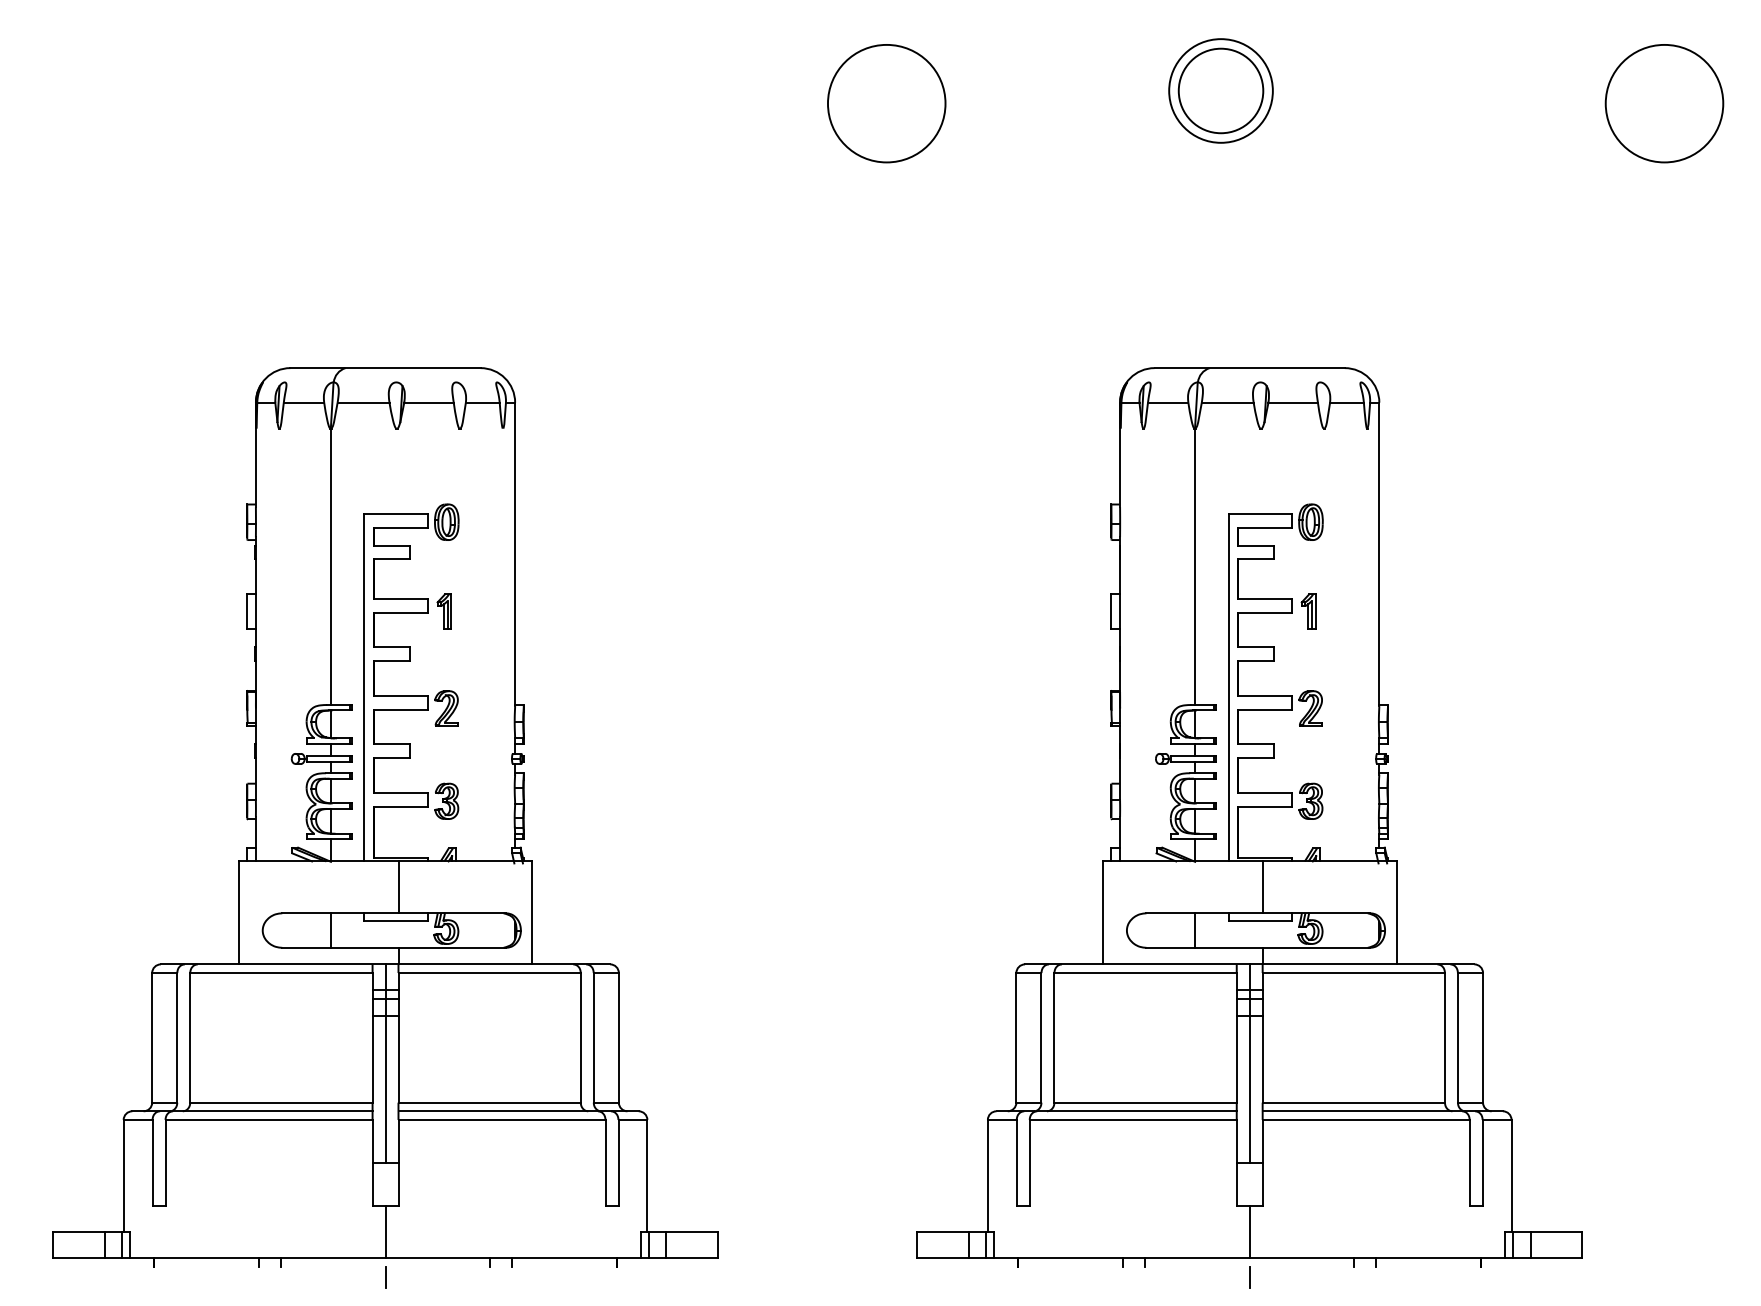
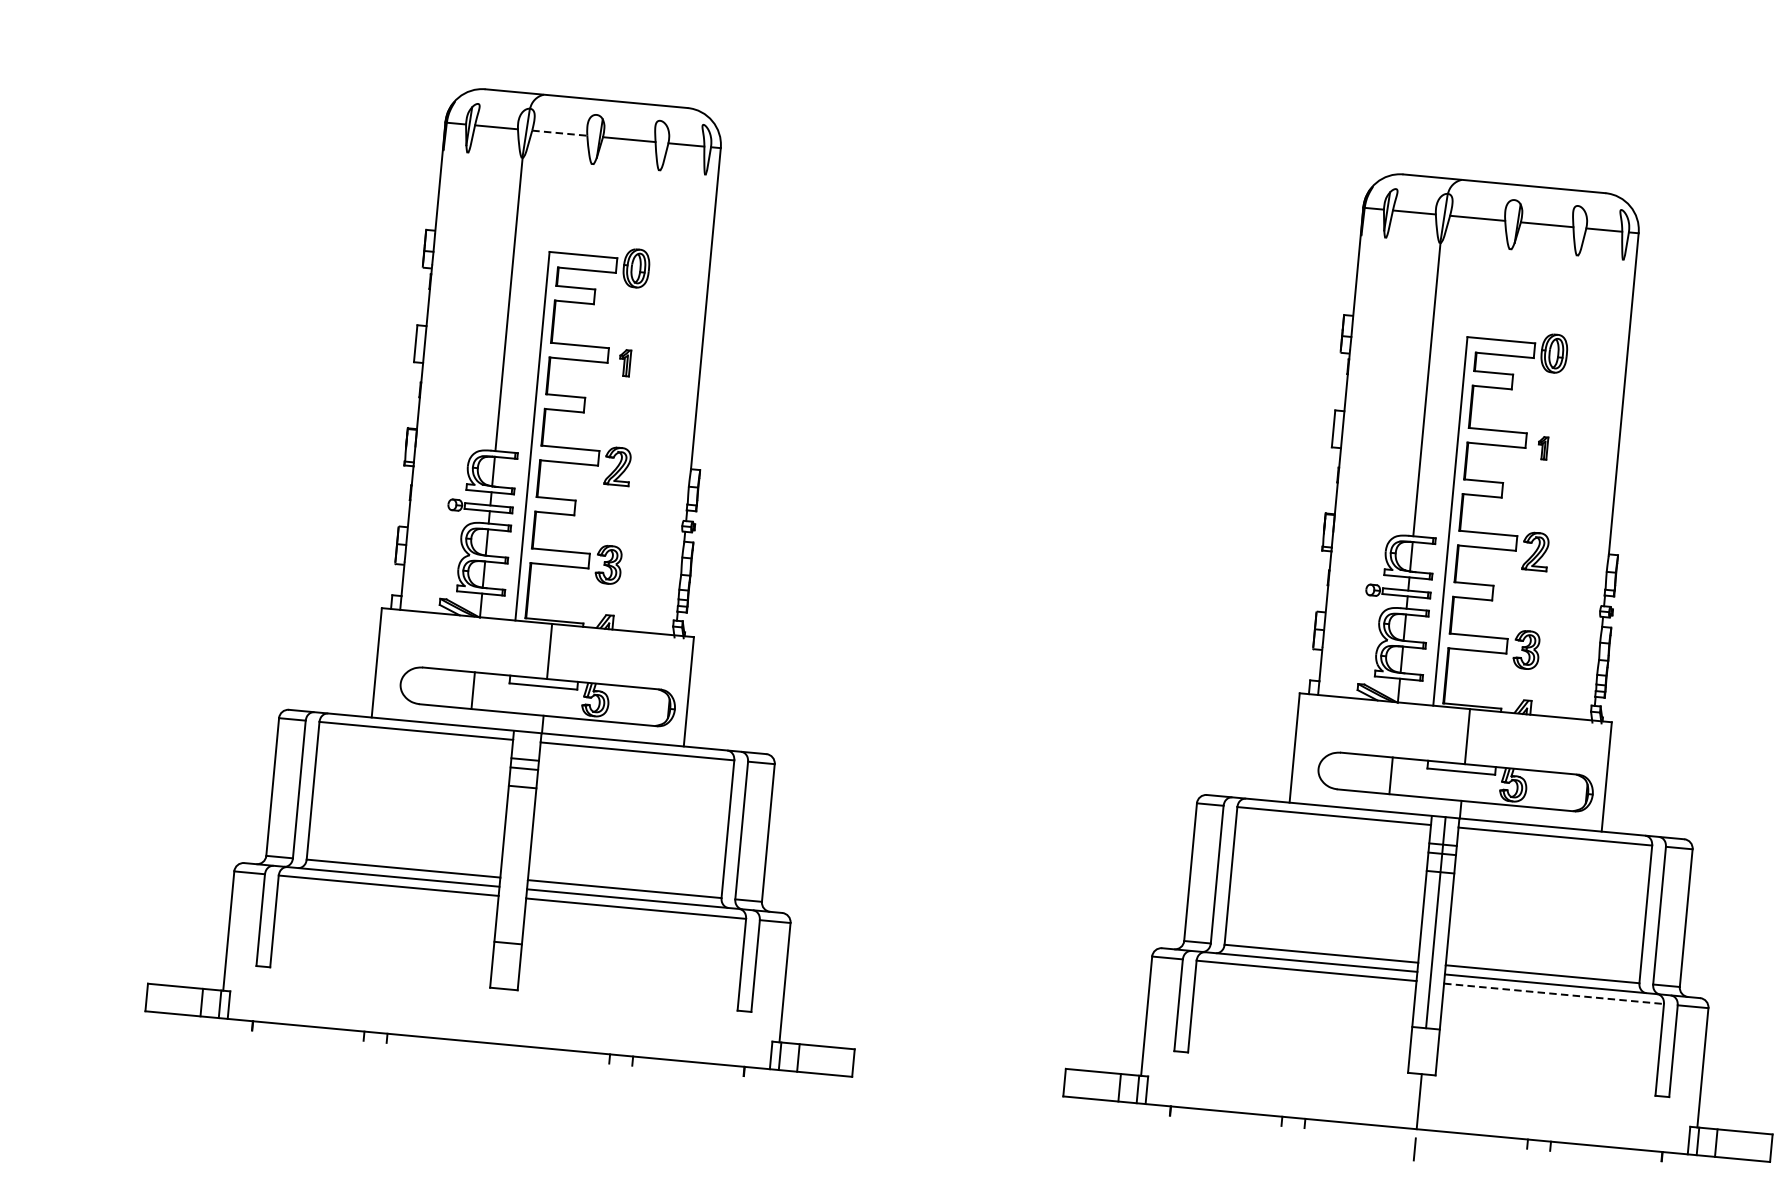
line: (363, 402) -> (559, 133), solid -> dashed
part: (443, 611) -> (624, 362), size x0.7
part: (1308, 611) -> (1542, 448), size x0.6
line: (385, 1063) -> (517, 837), removed
line: (1366, 1119) -> (1554, 993), solid -> dashed
line: (385, 1232) -> (501, 1016), removed
line: (385, 1277) -> (496, 1064), removed

